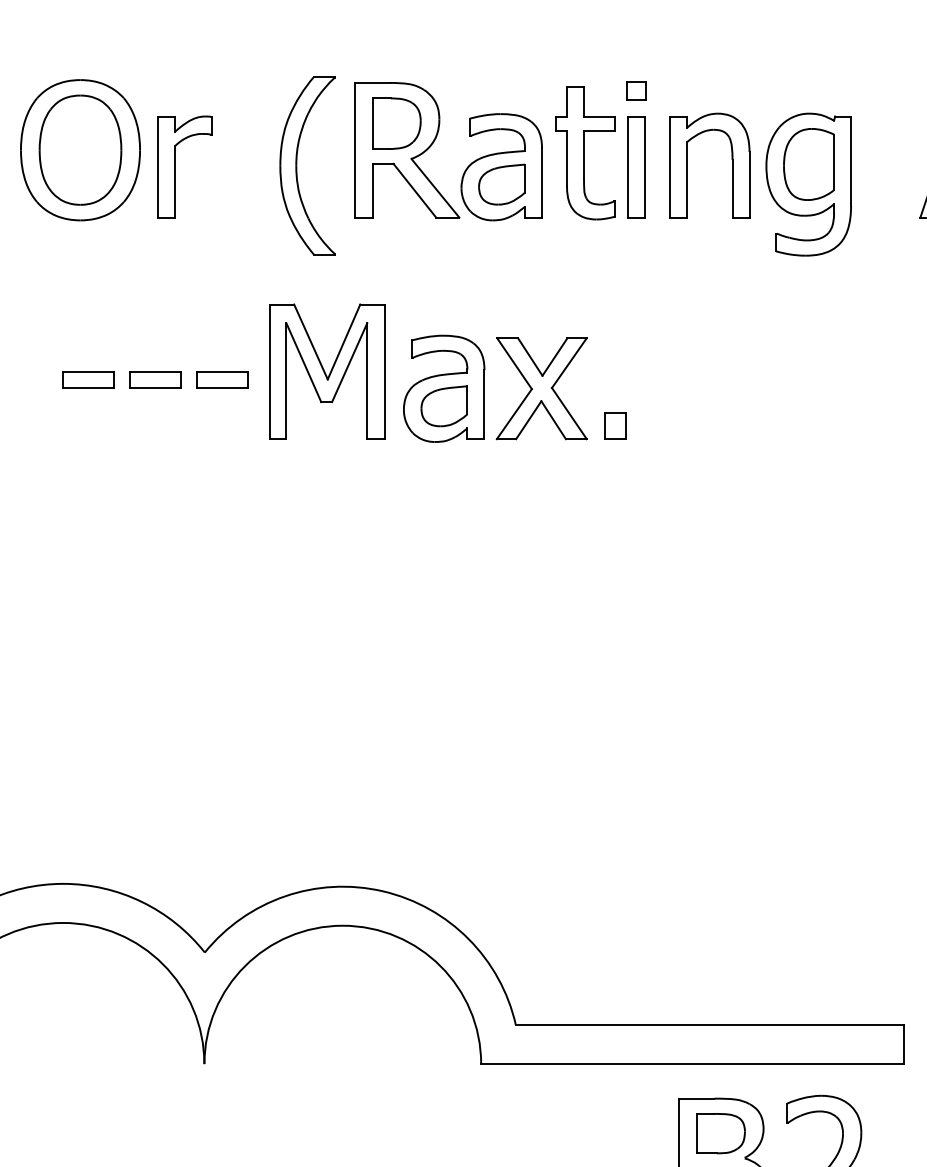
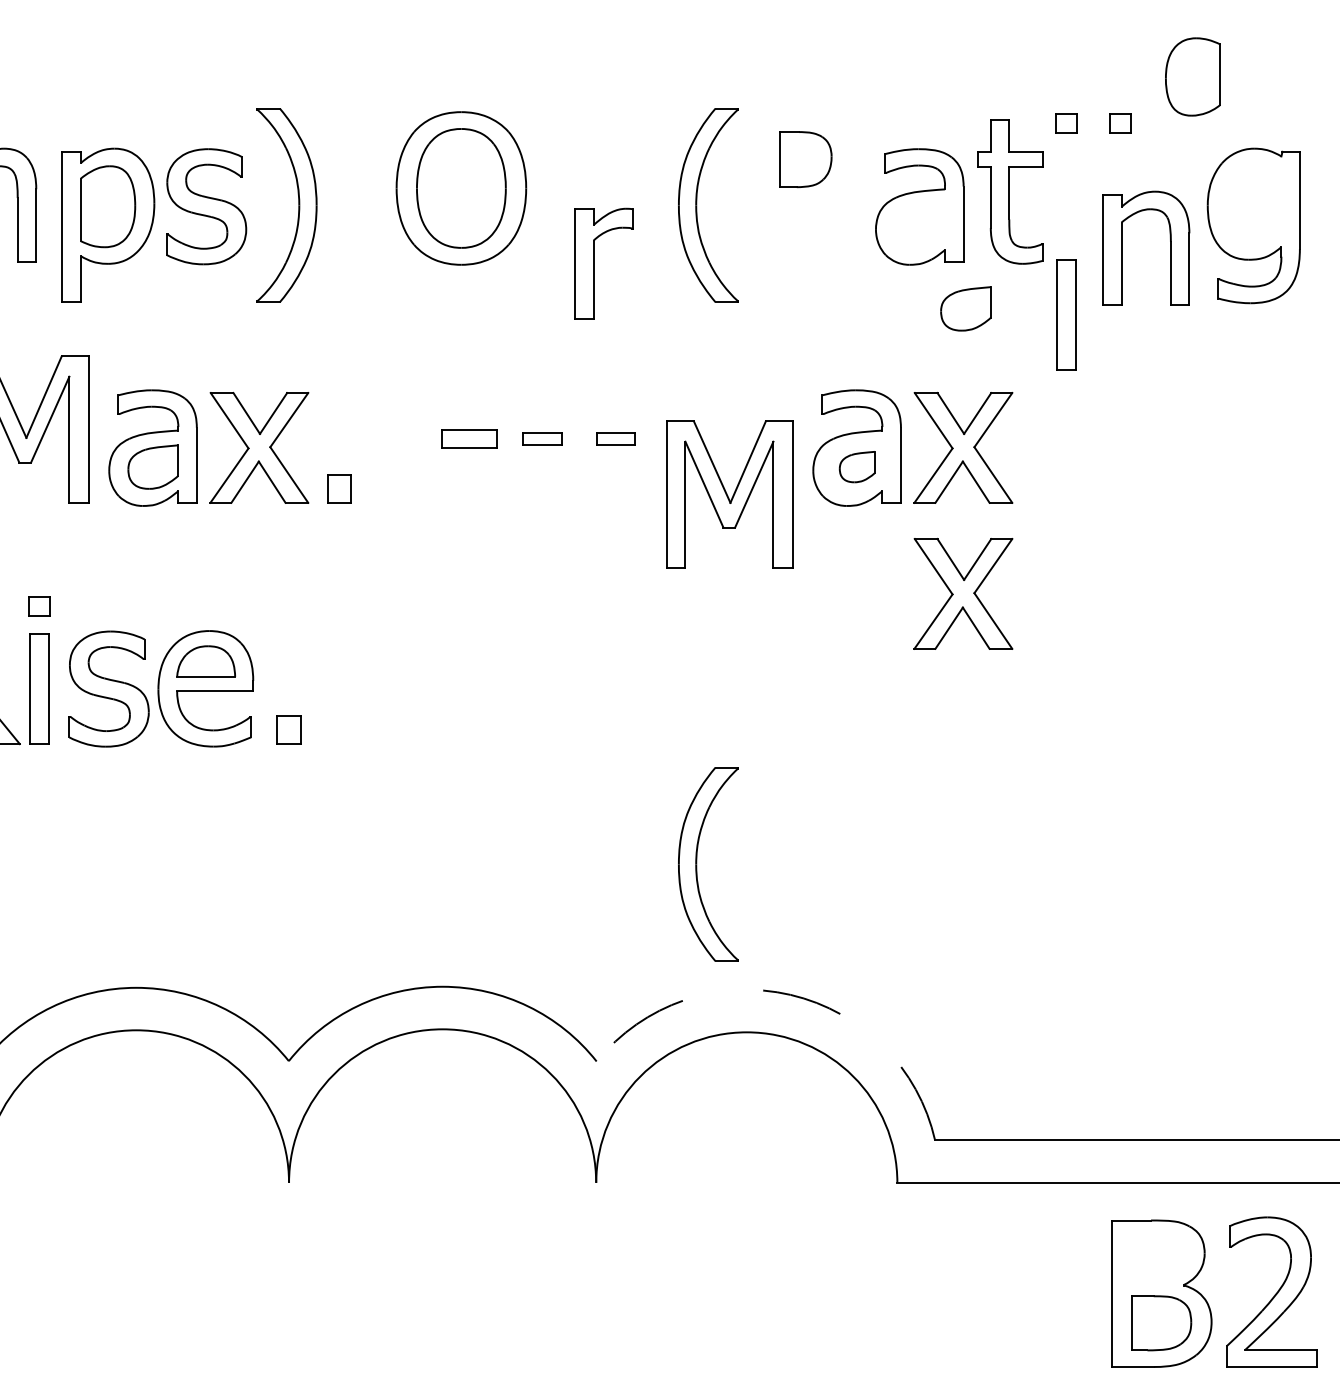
part: (686, 90) -> (1120, 123), added
part: (406, 150) -> (816, 188), removed
part: (688, 164) -> (1122, 247), moved
part: (808, 164) -> (1192, 76), moved
part: (176, 166) -> (594, 263), moved
part: (636, 166) -> (1066, 314), moved
part: (501, 184) -> (965, 308), moved
part: (326, 371) -> (729, 494), moved
part: (155, 380) -> (542, 438), size x0.7
part: (222, 380) -> (615, 438), size x0.7
part: (443, 405) -> (856, 466), size x0.7
part: (615, 425) -> (1043, 488), removed
part: (541, 522) -> (963, 593), added
part: (297, 771) -> (697, 864), added
arc: (382, 890) -> (790, 994), solid -> dashed
part: (721, 1133) -> (1158, 1258), removed

